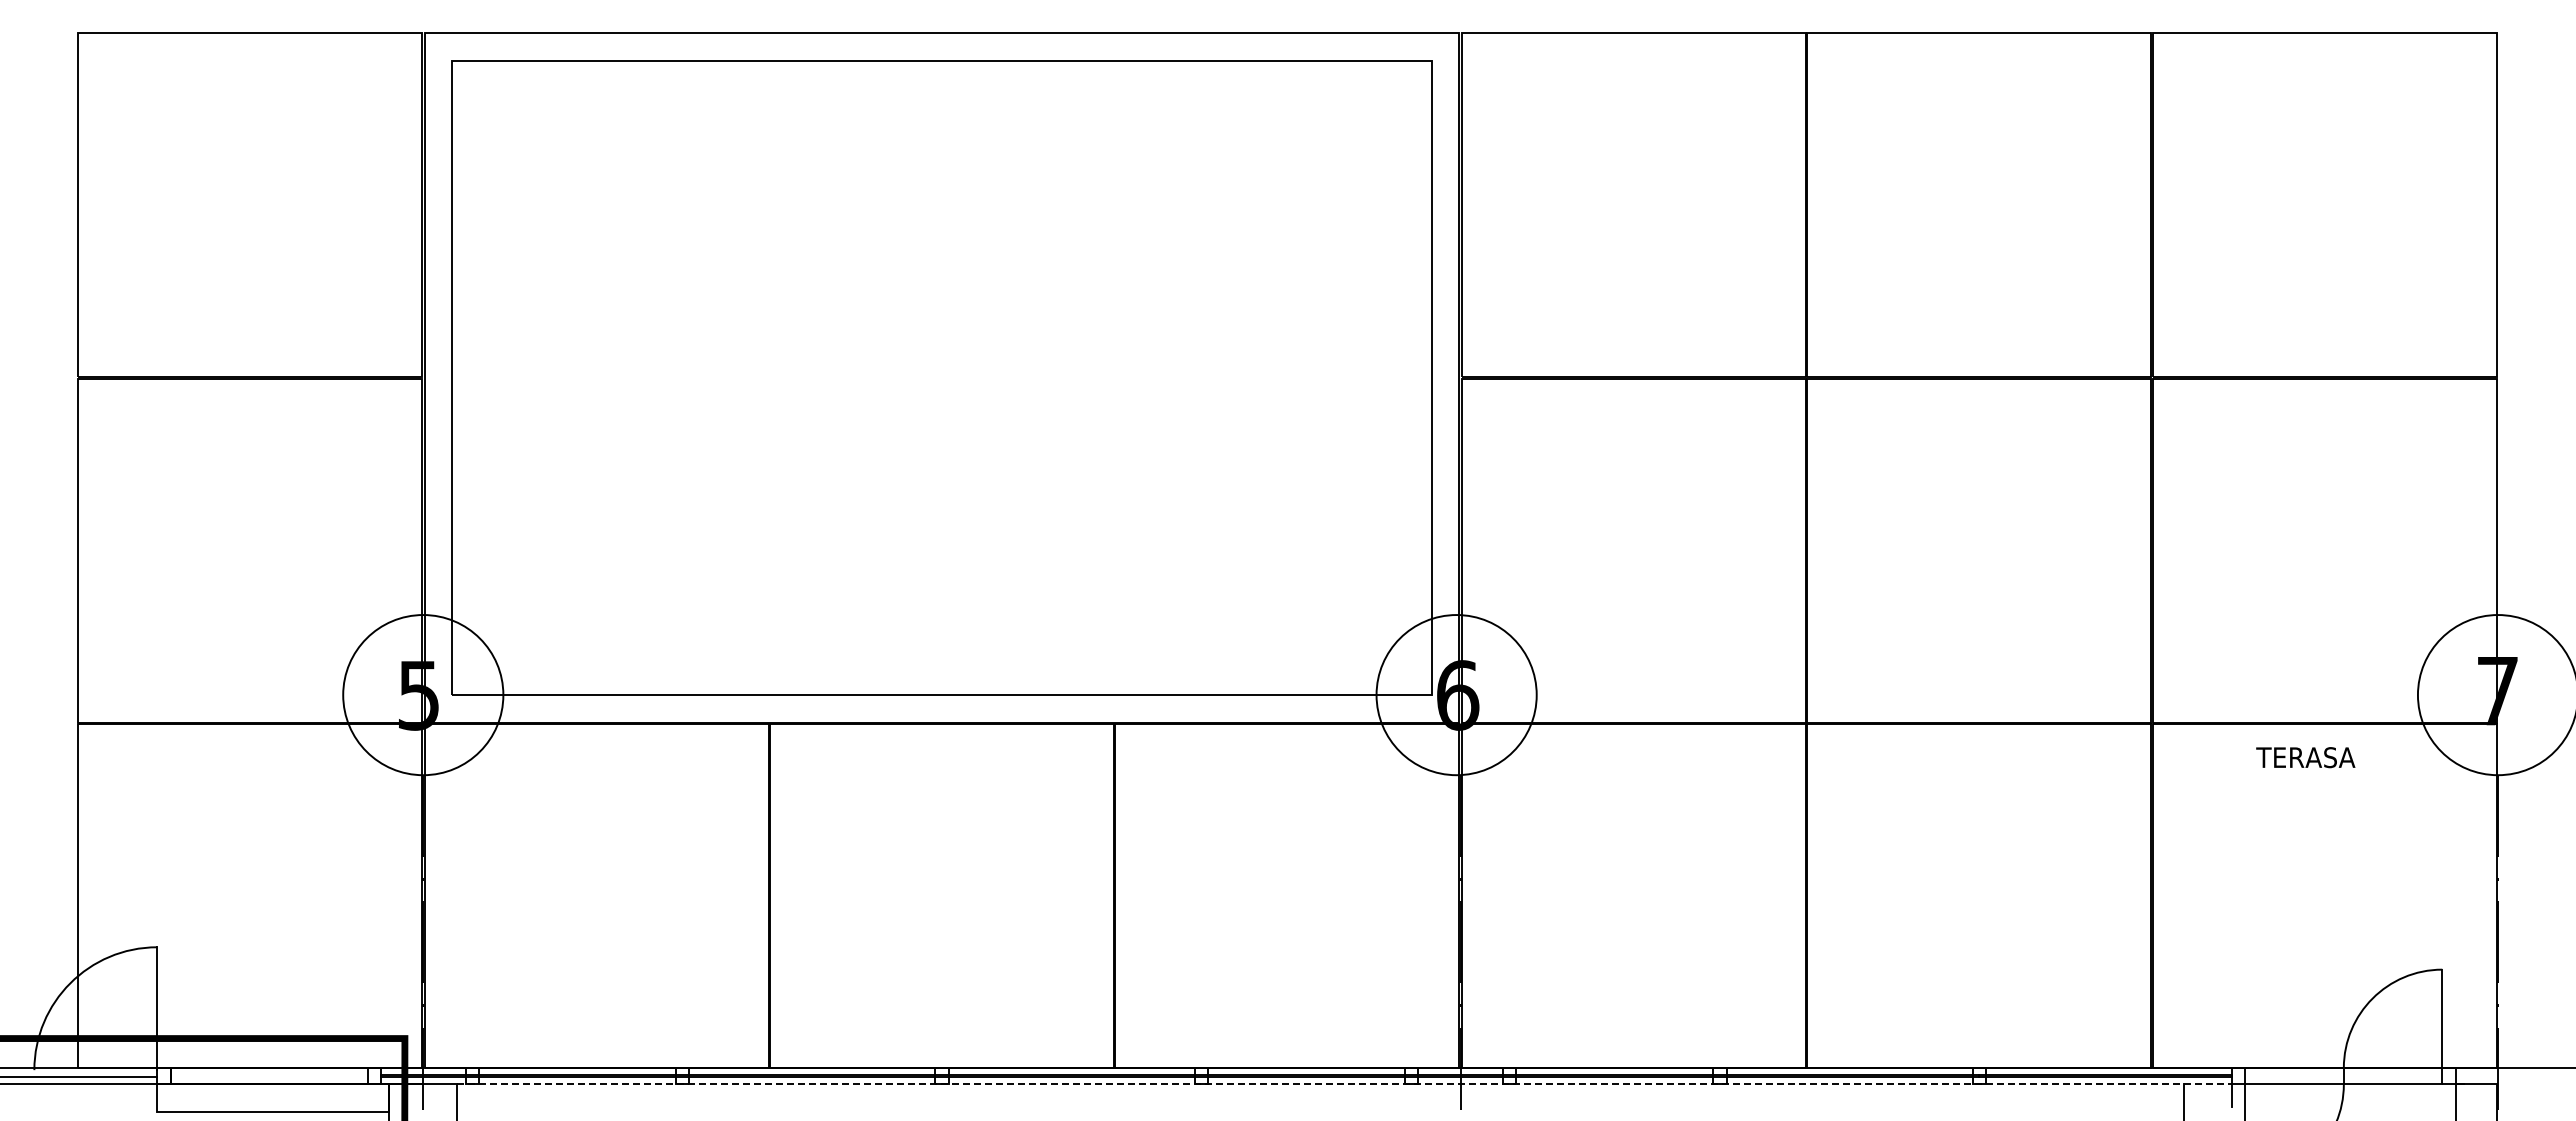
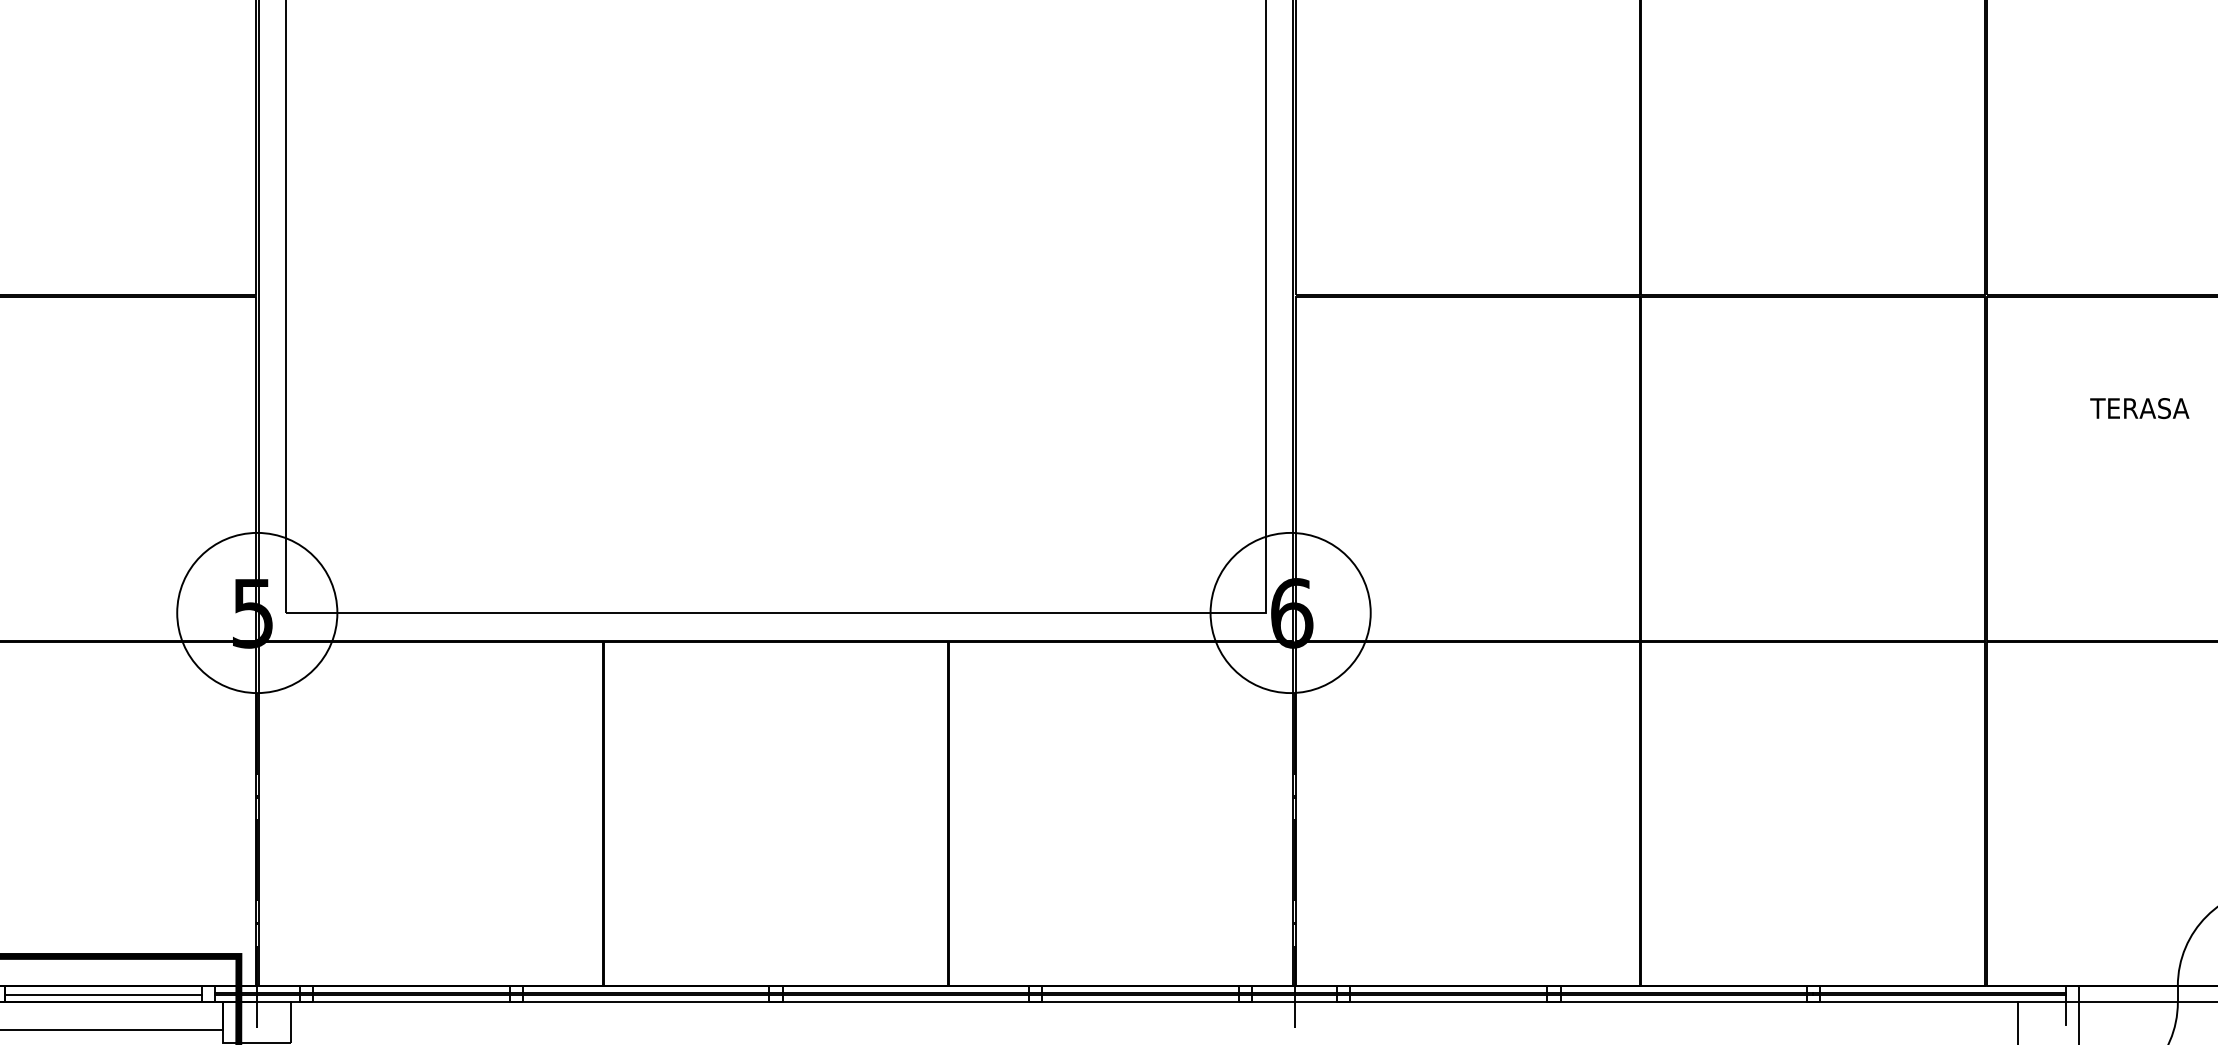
text: (2305, 757) -> (2139, 408), moved
line: (268, 1077) -> (102, 995), added
line: (1345, 1084) -> (1179, 1002), dashed -> solid

